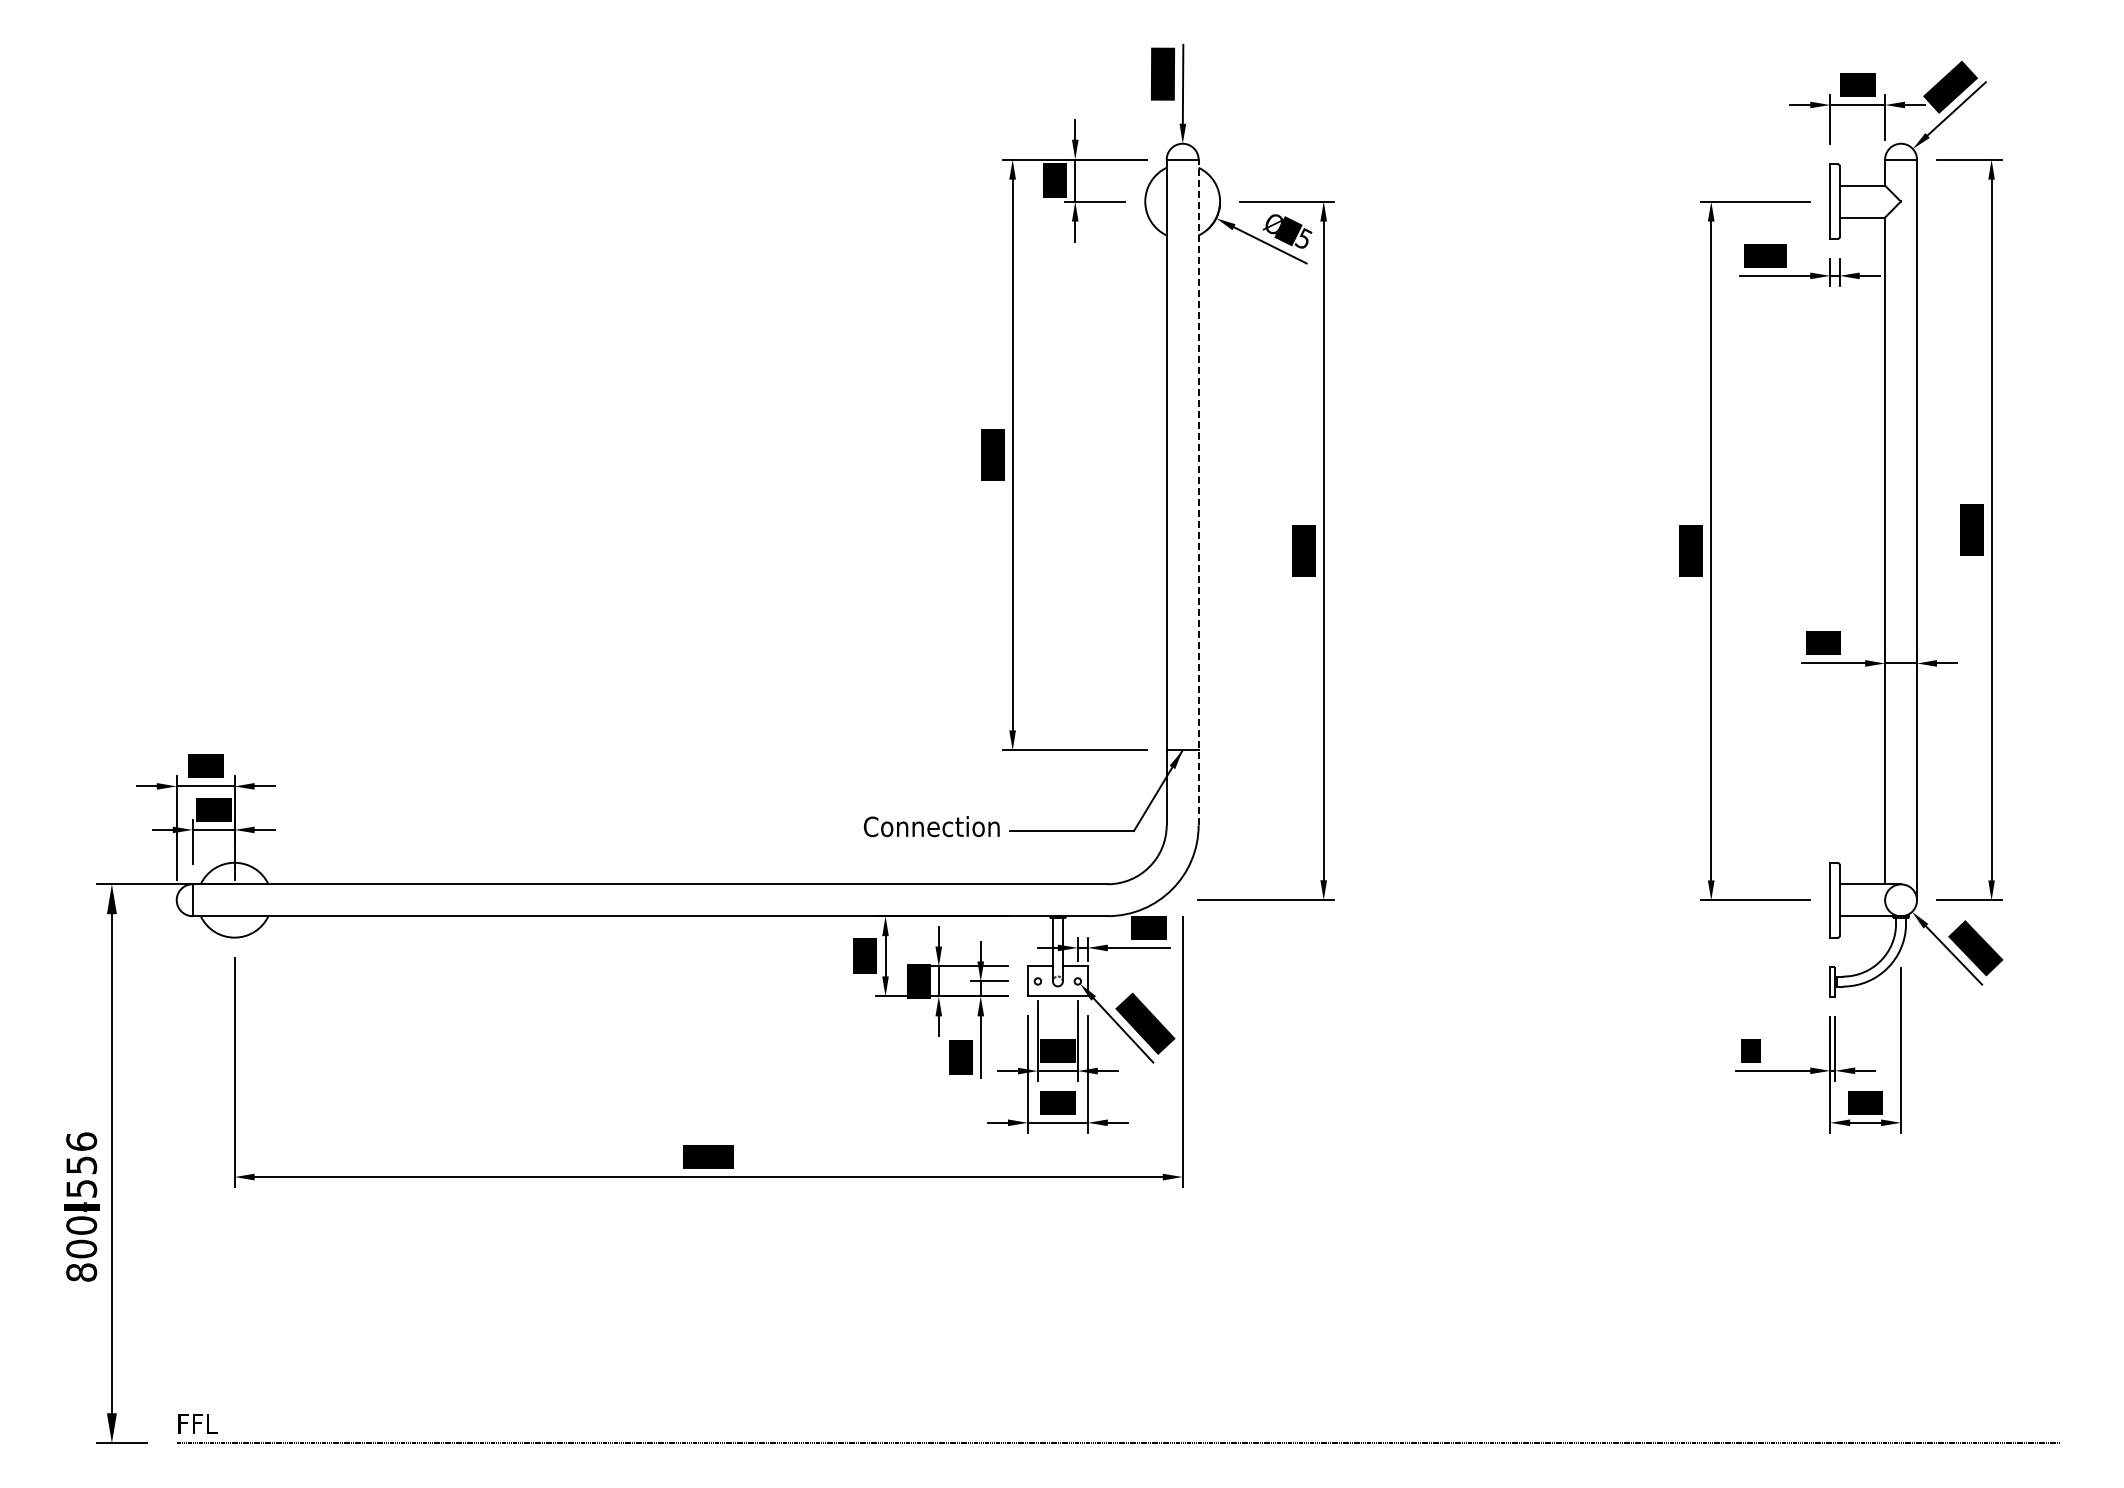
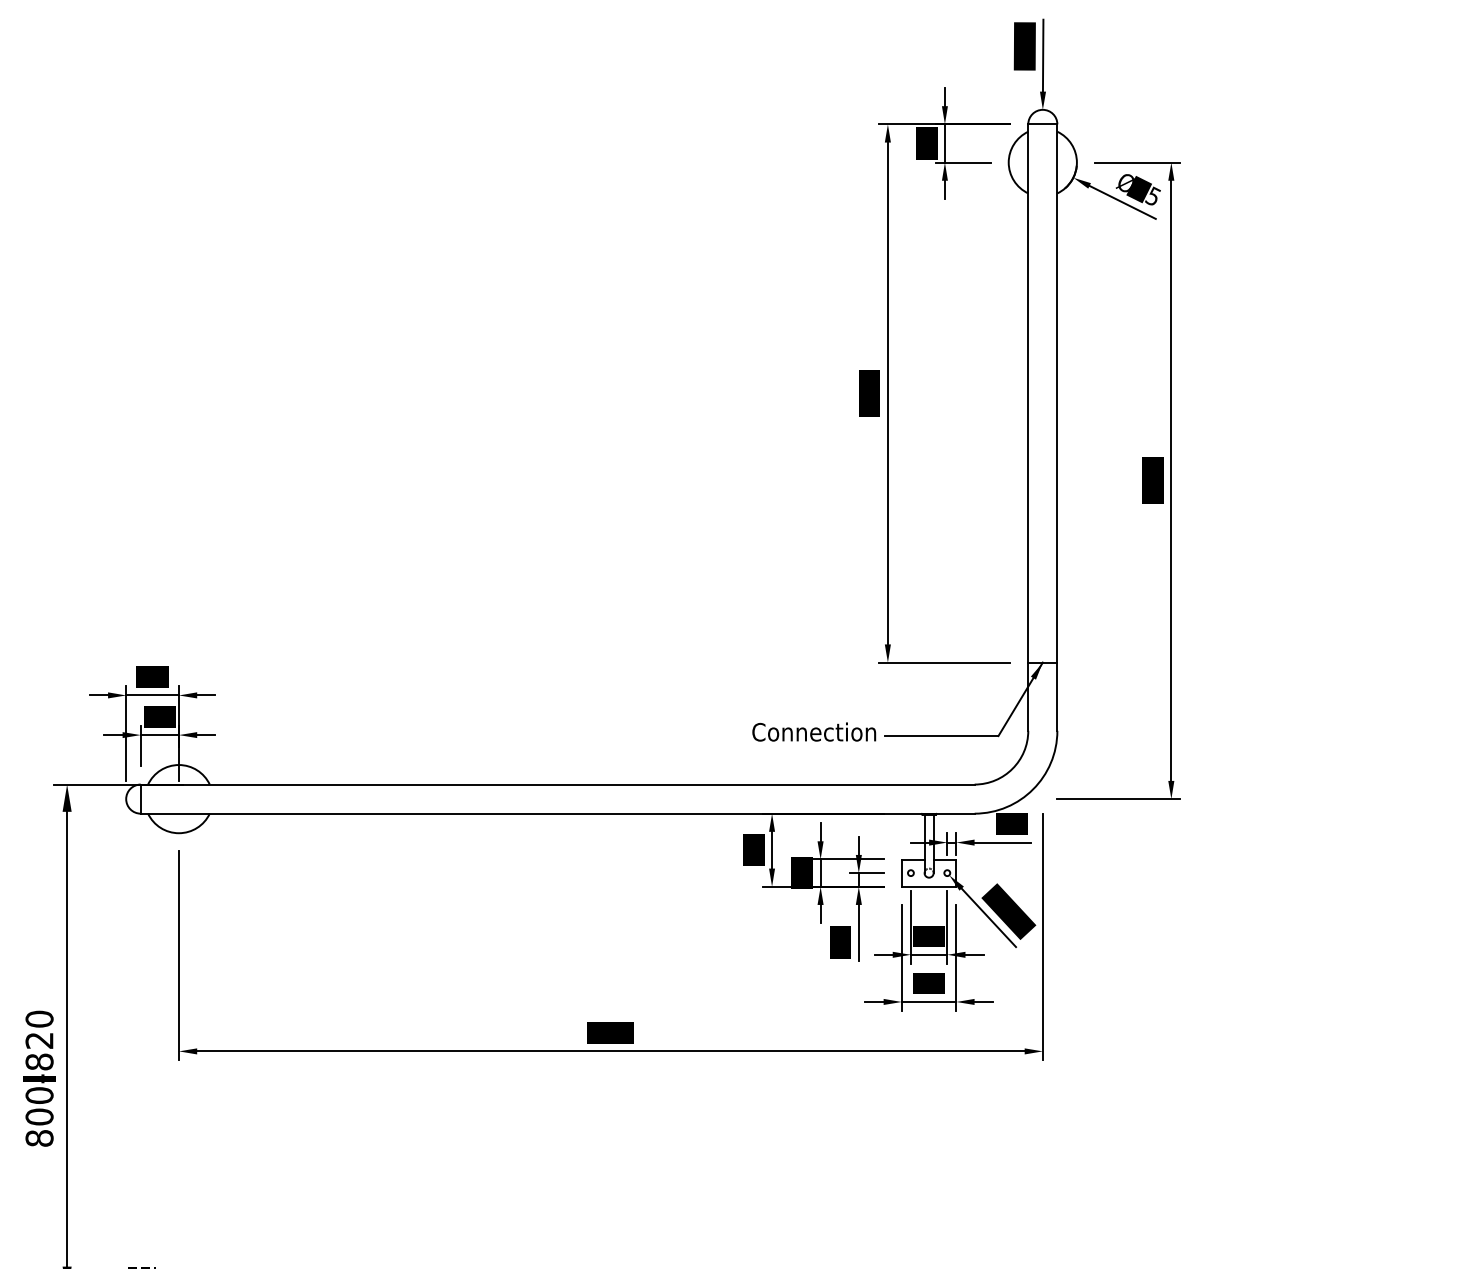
line: (1198, 492) -> (1057, 427), dashed -> solid
text: (81, 1164) -> (39, 1039), 800-556 -> 800-820

